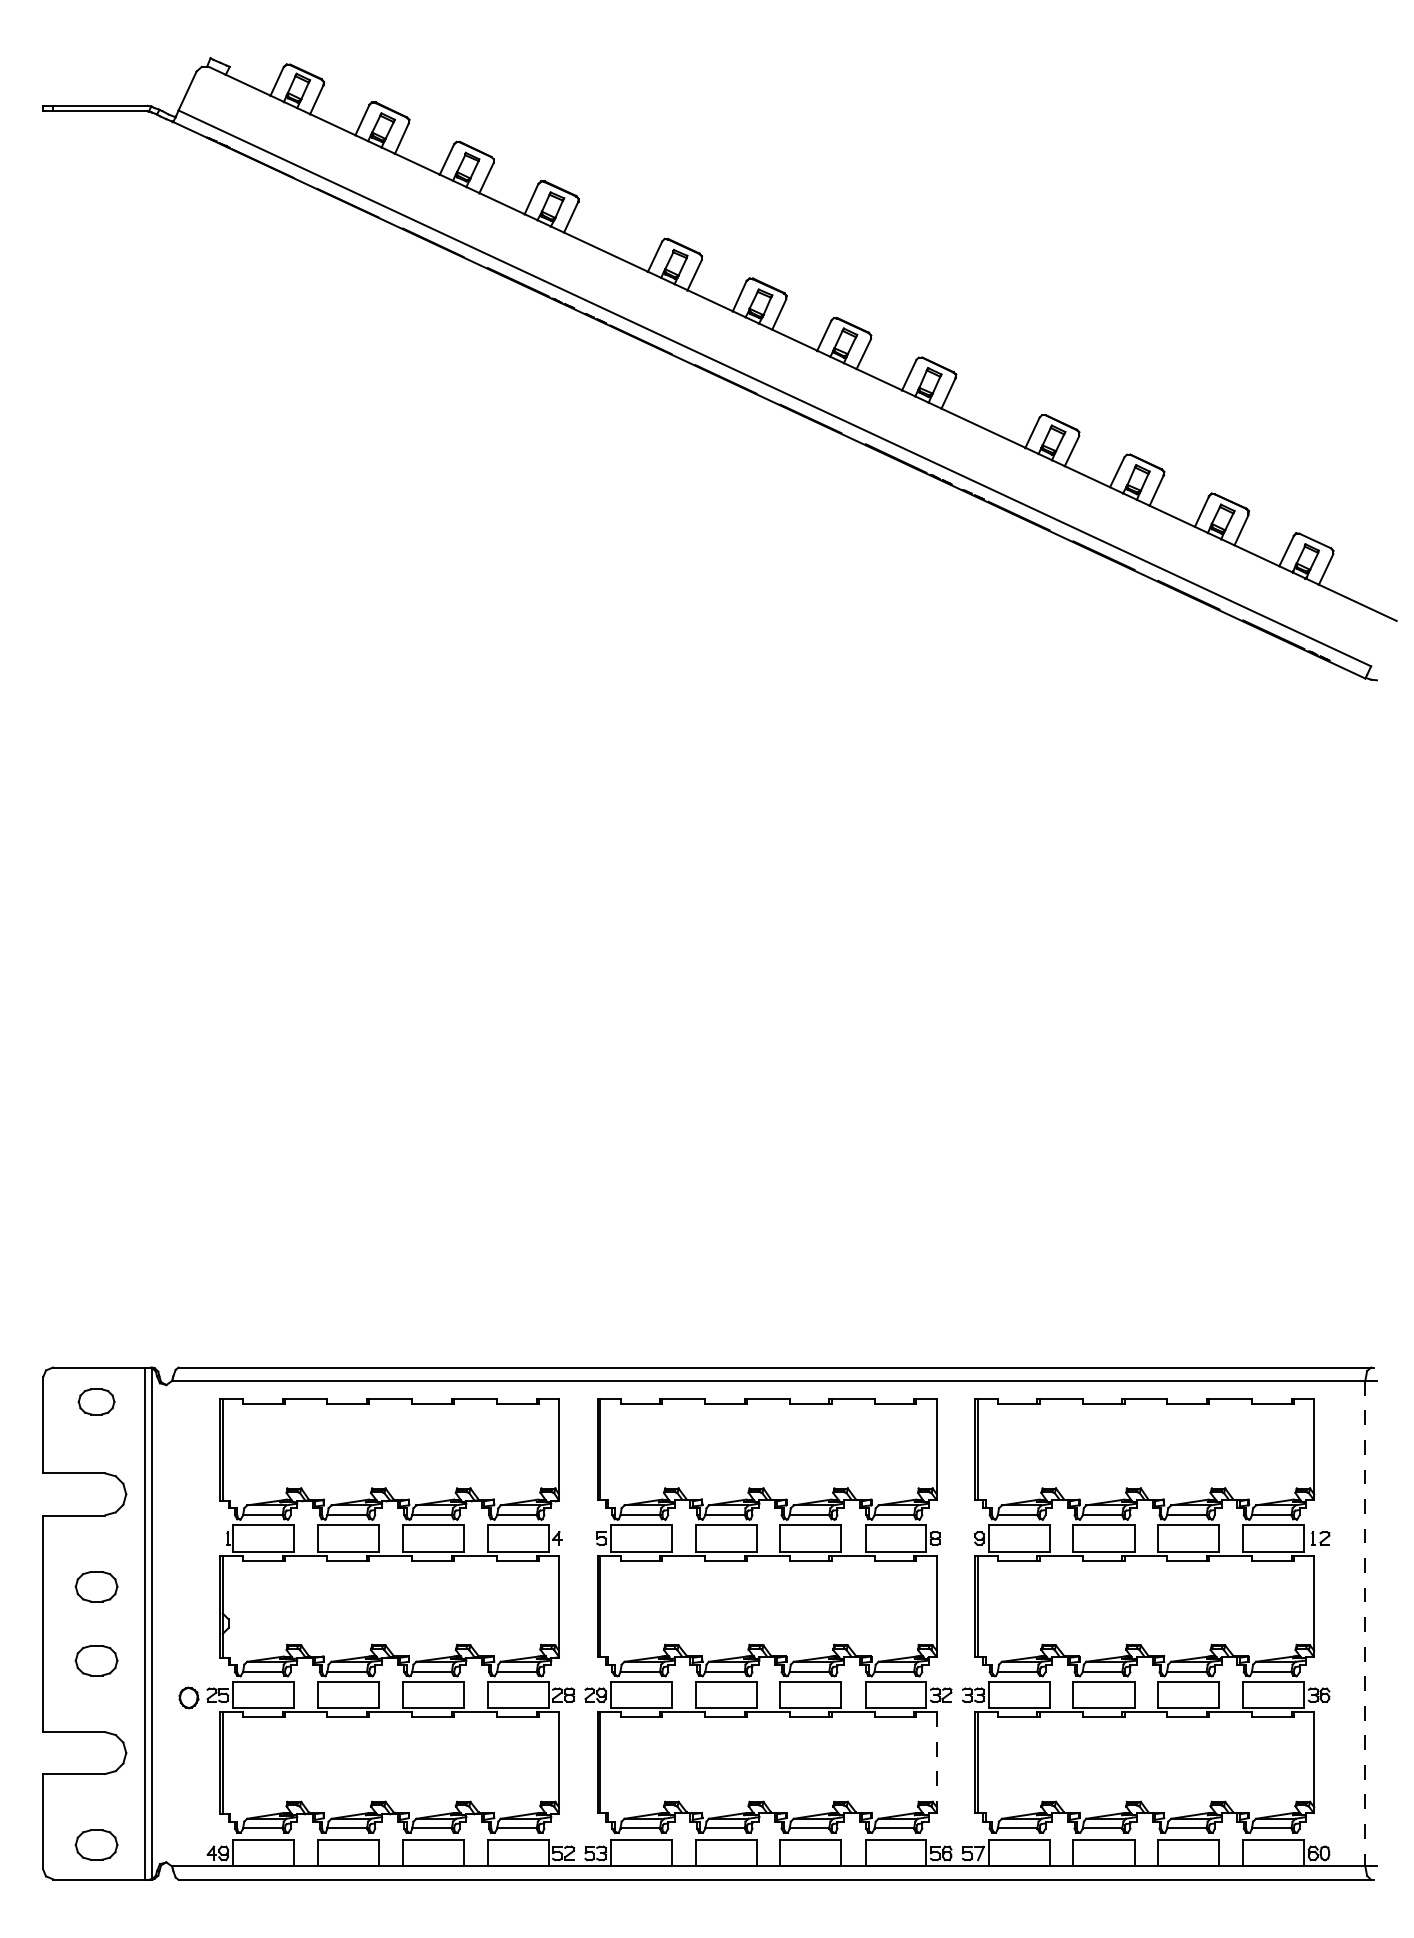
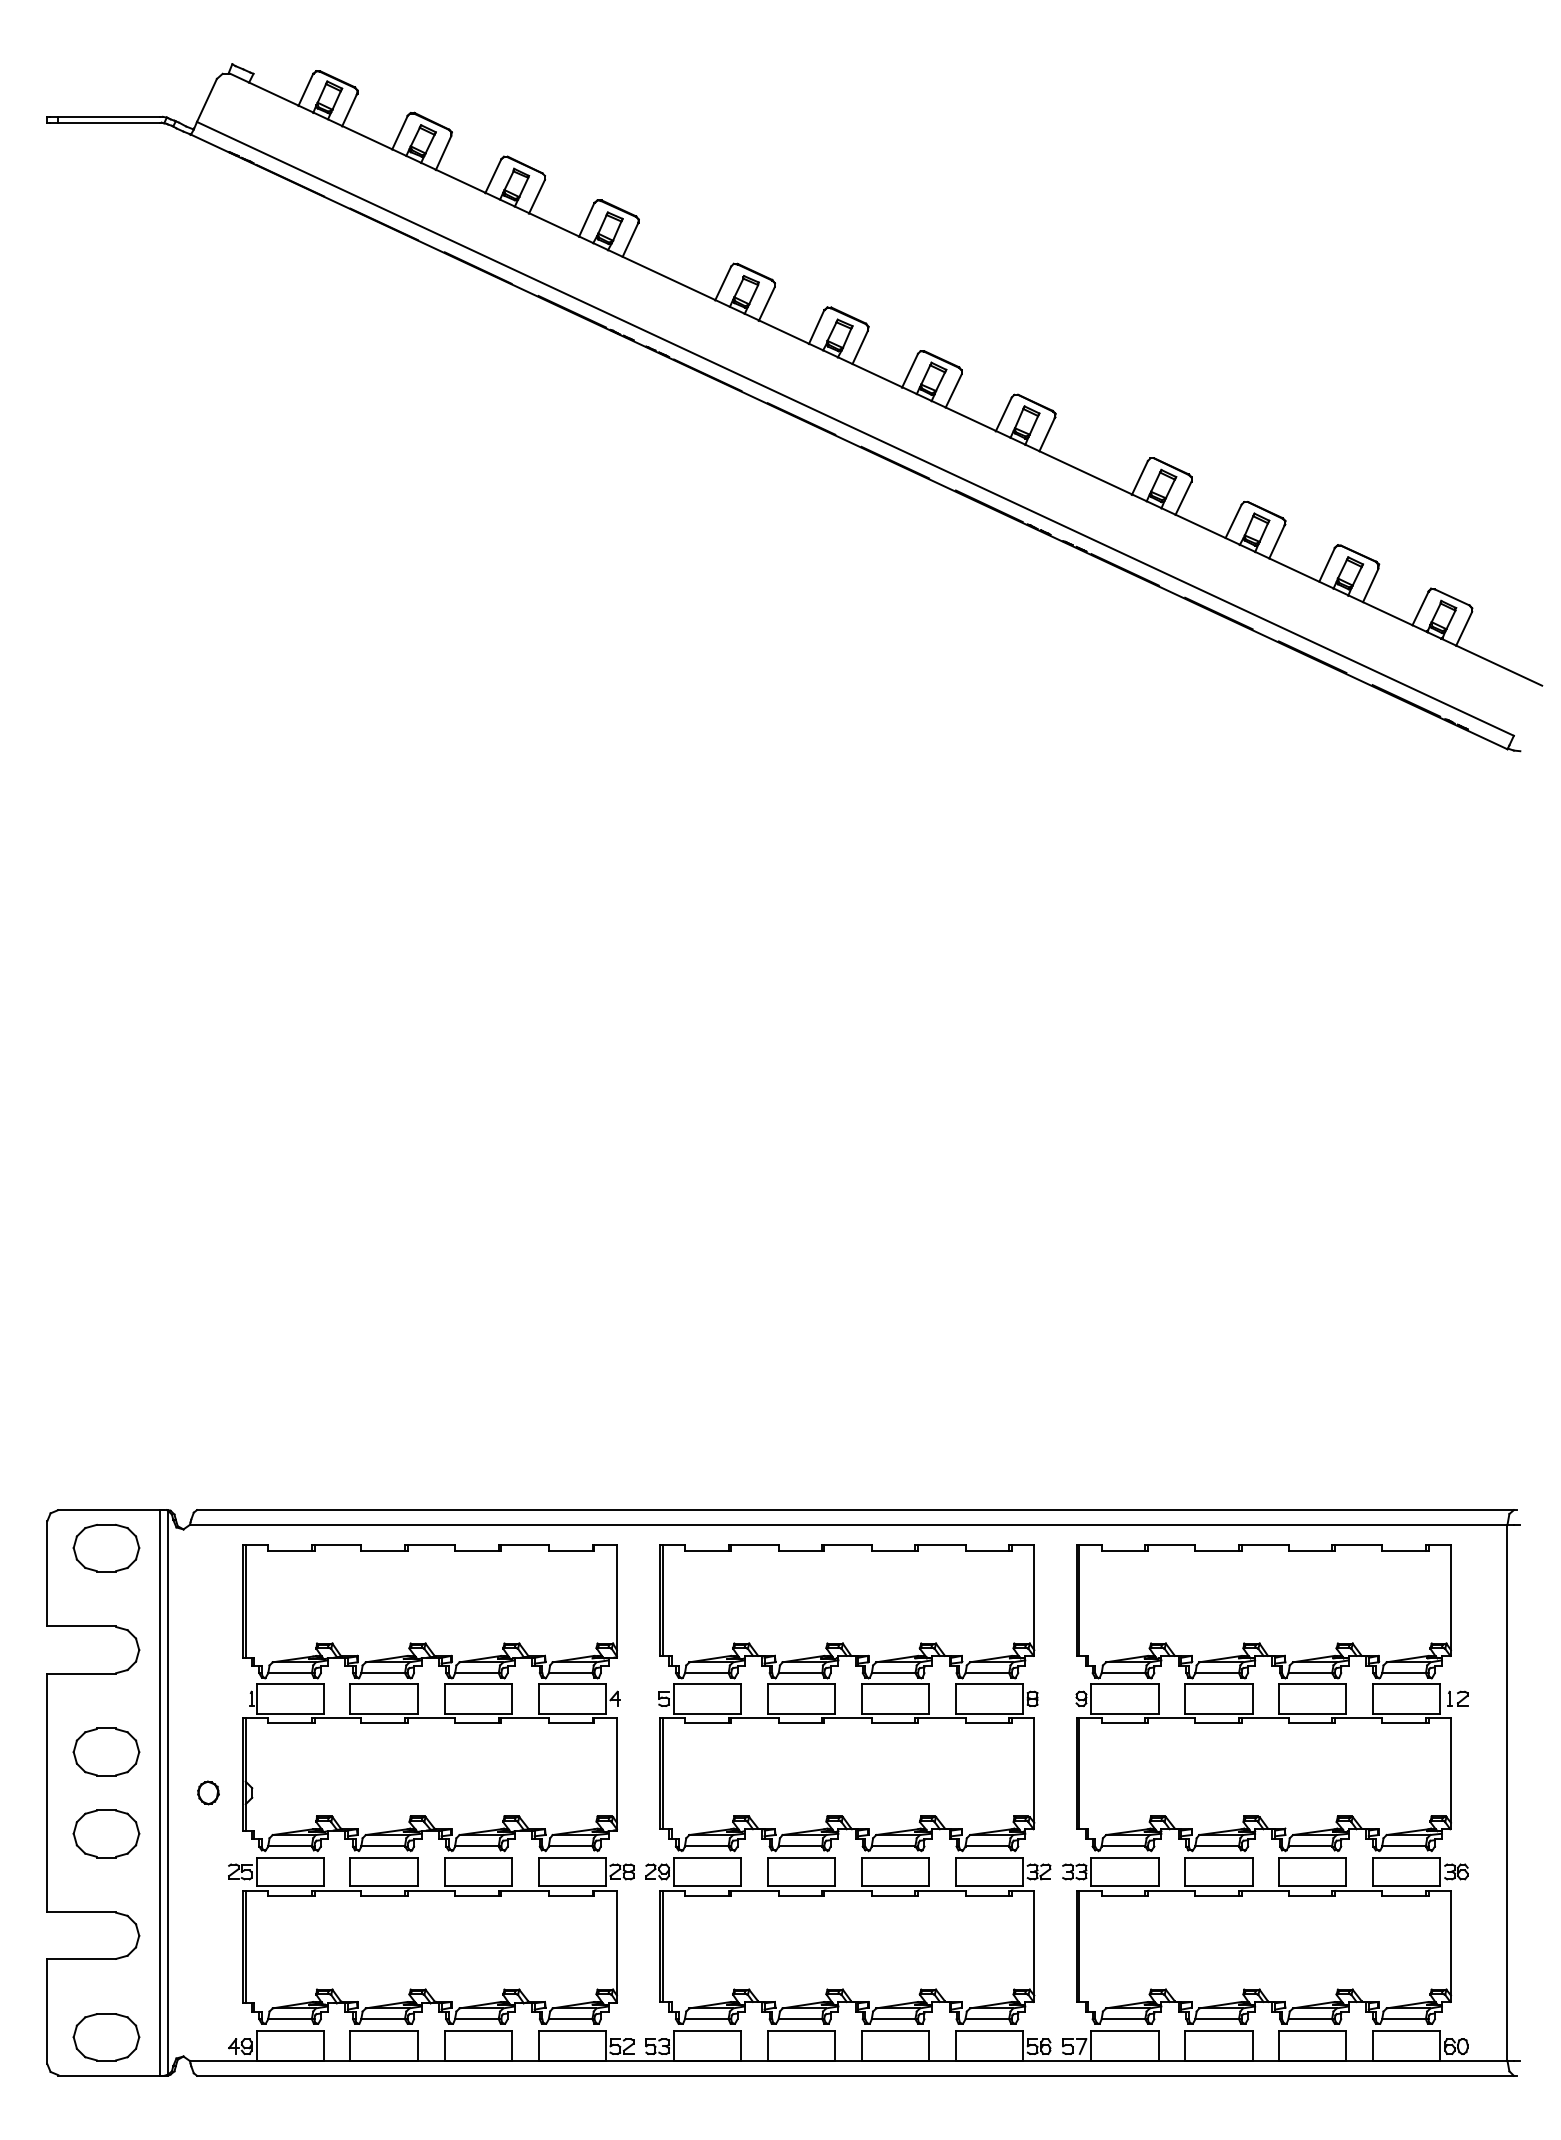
part: (96, 1401) -> (106, 1547), size x1.67
part: (96, 1586) -> (106, 1751), size x1.43
line: (1365, 1624) -> (1507, 1793), dashed -> solid
part: (96, 1660) -> (106, 1833), size x1.43
part: (188, 1697) -> (208, 1792), moved
line: (937, 1762) -> (1034, 1946), dashed -> solid
part: (96, 1845) -> (106, 2037), size x1.43

